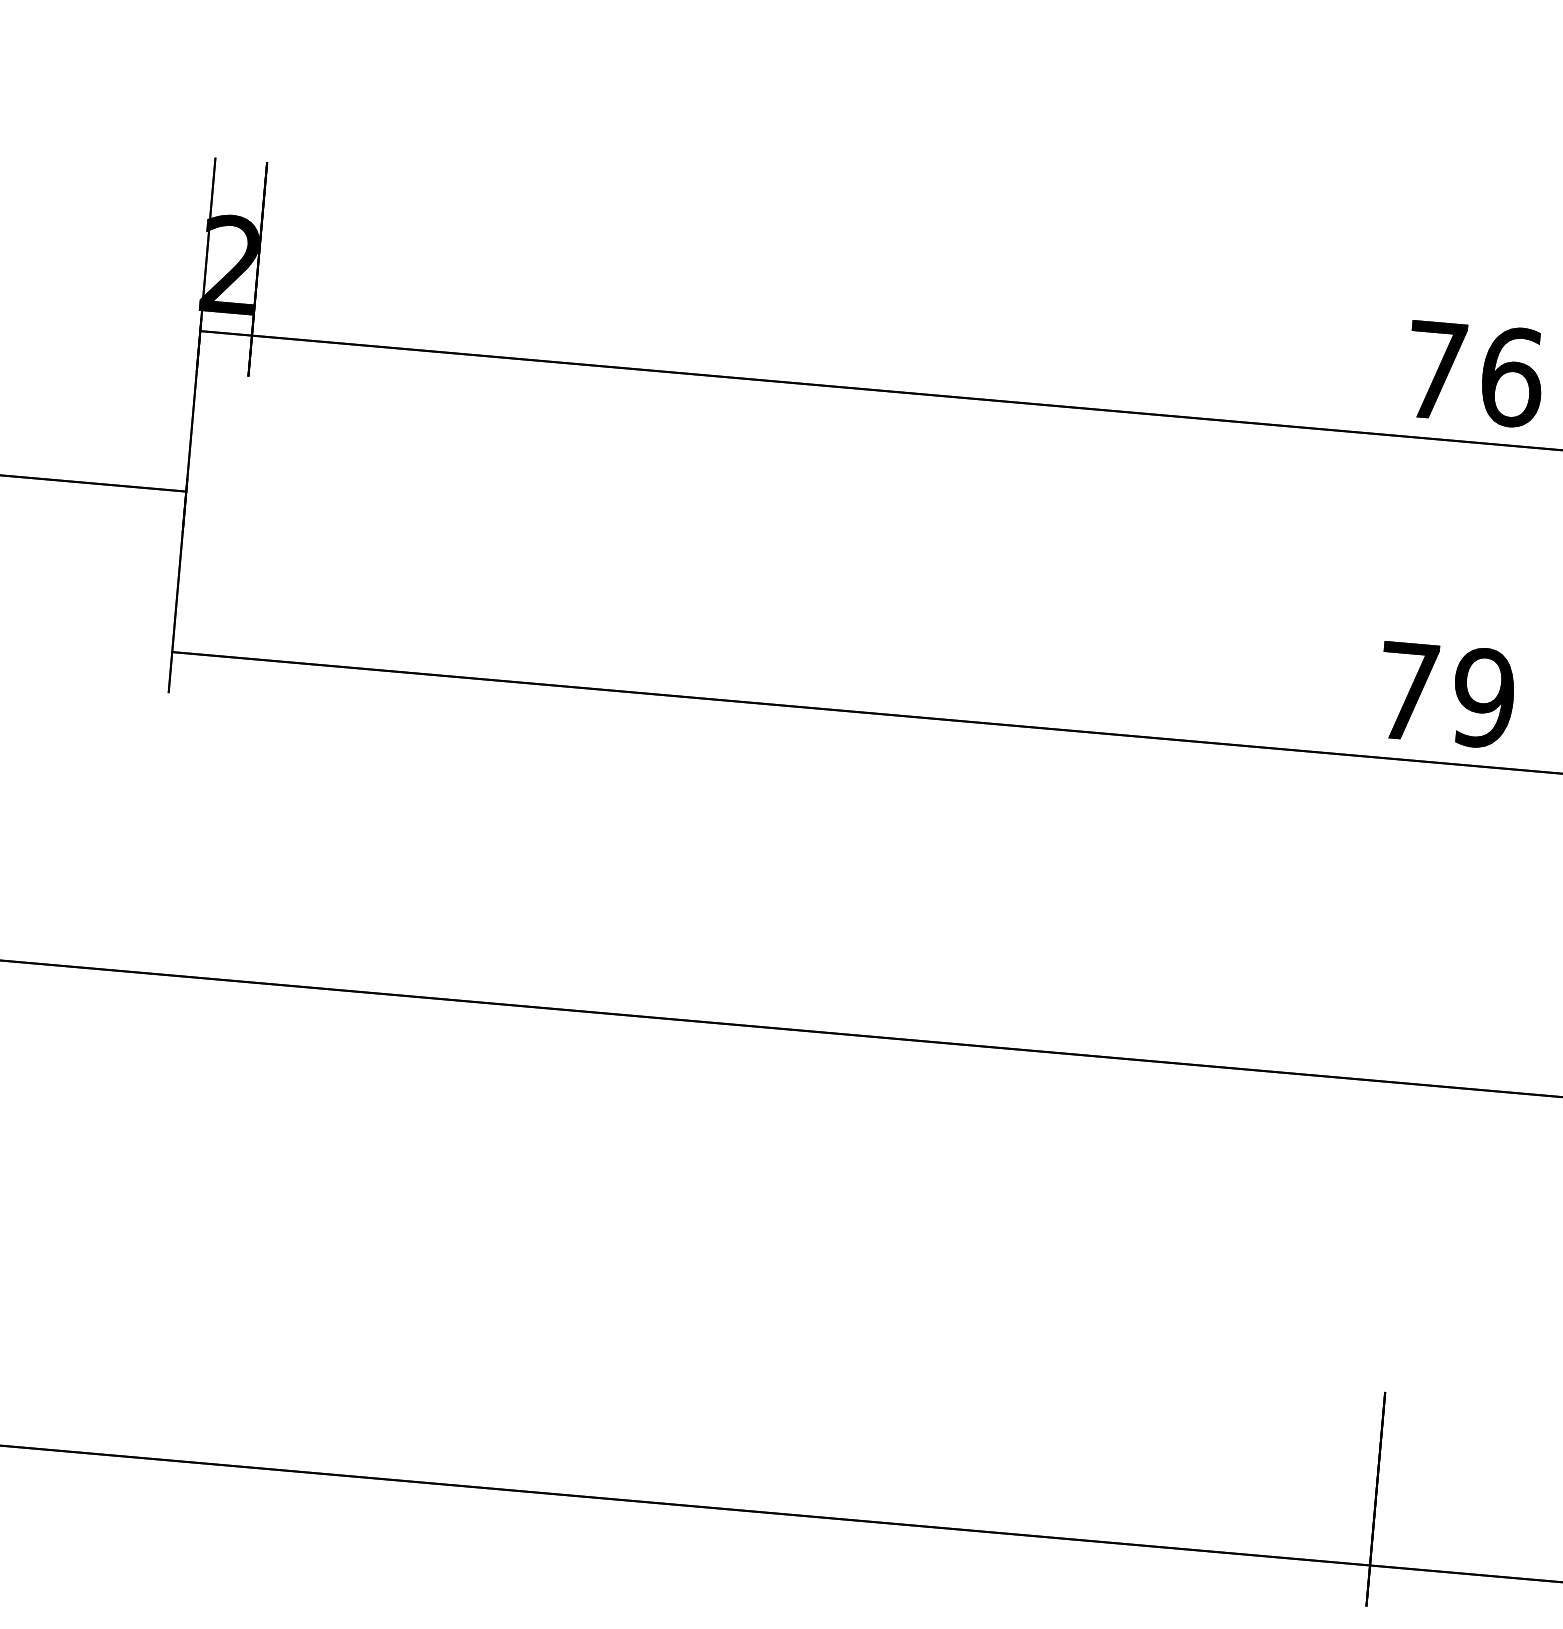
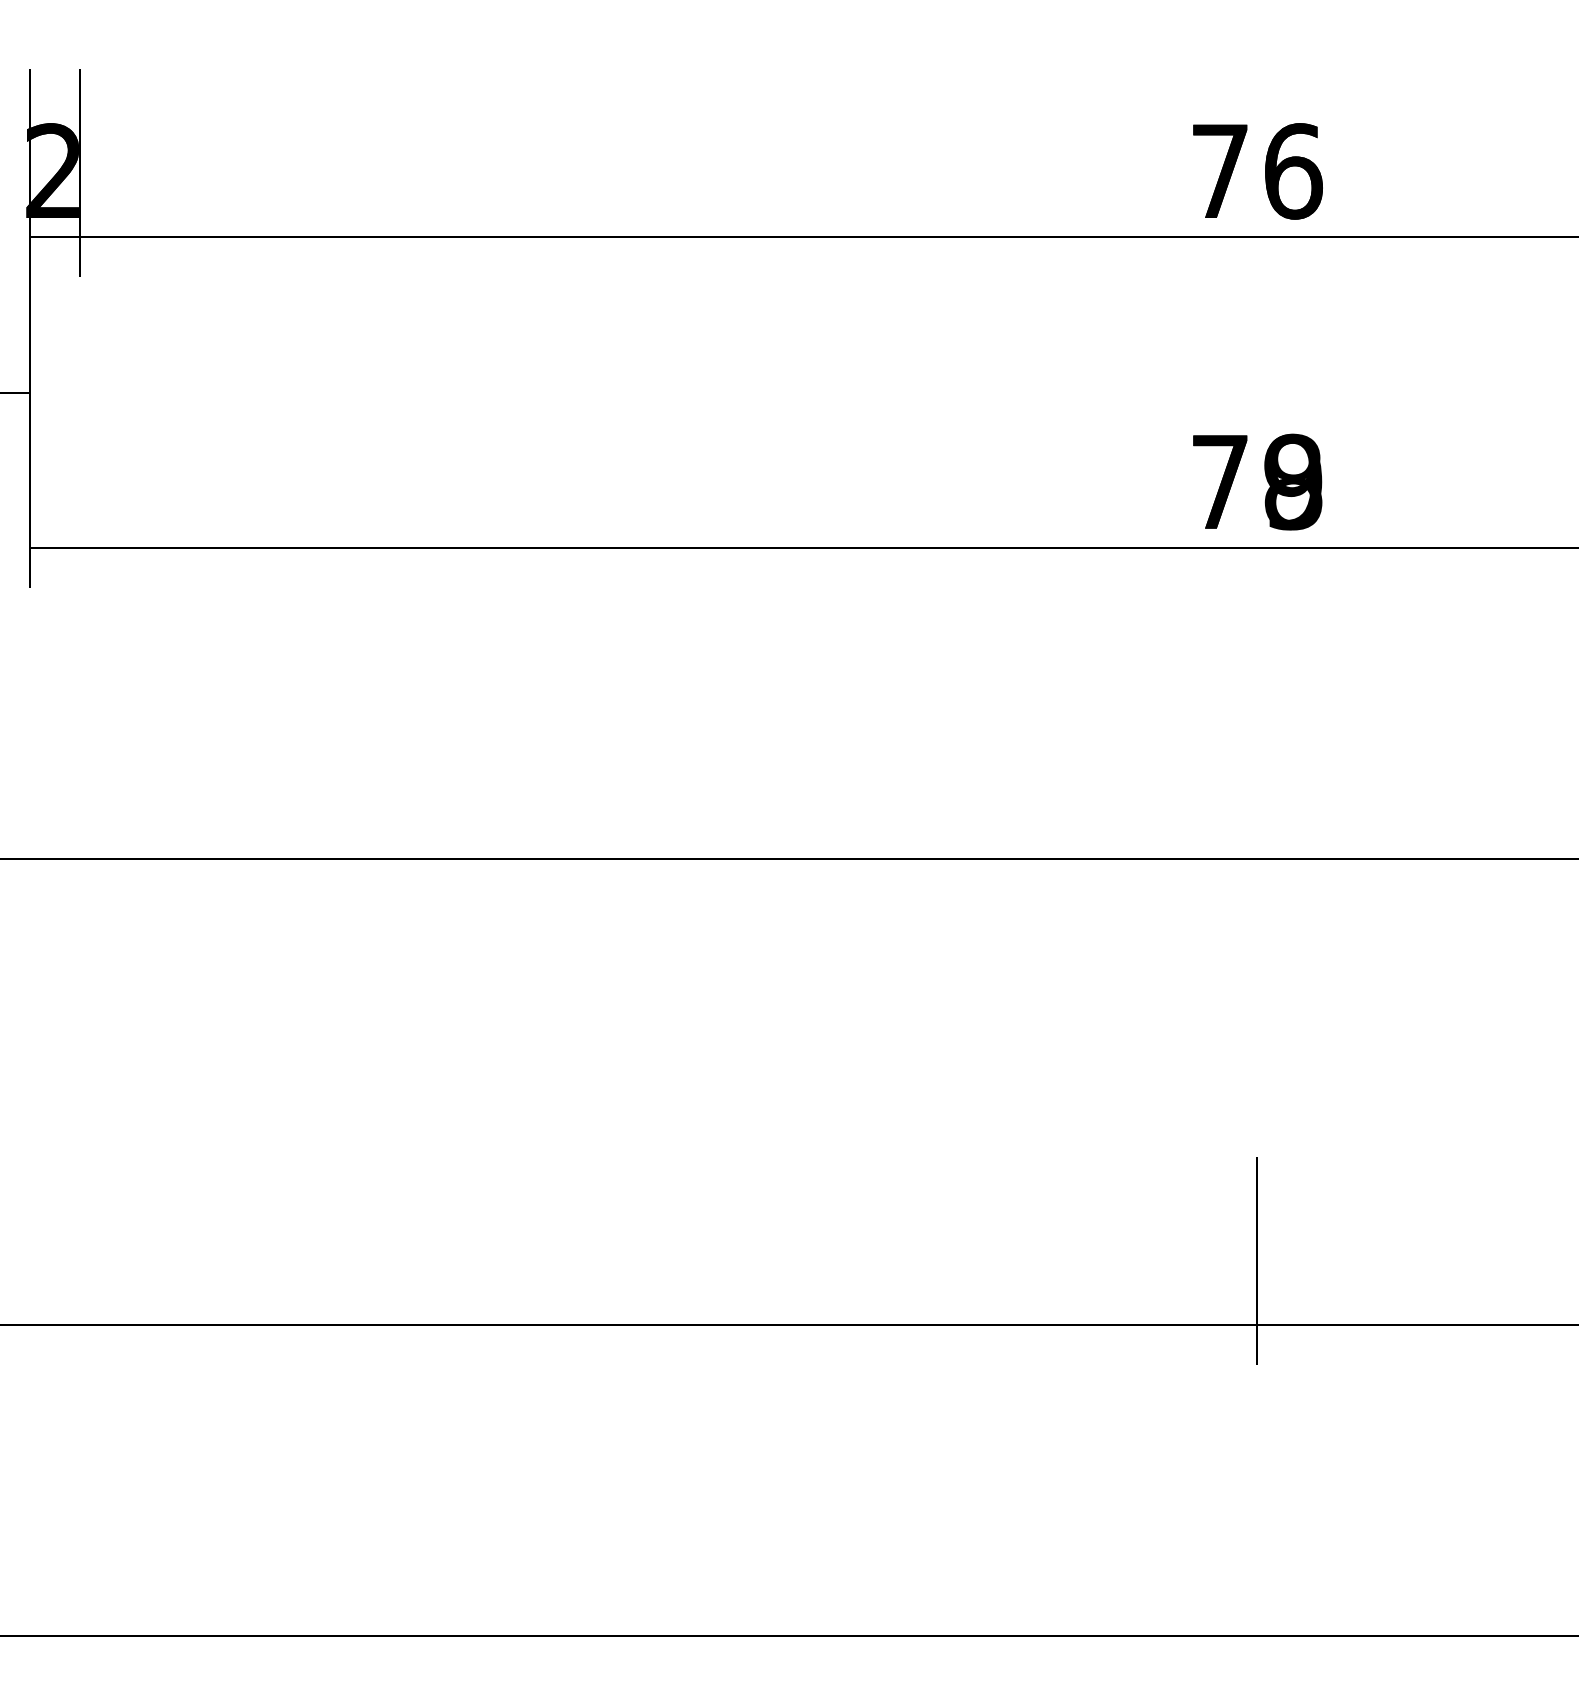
text: (1483, 697) -> (1293, 481), 79 -> 78

